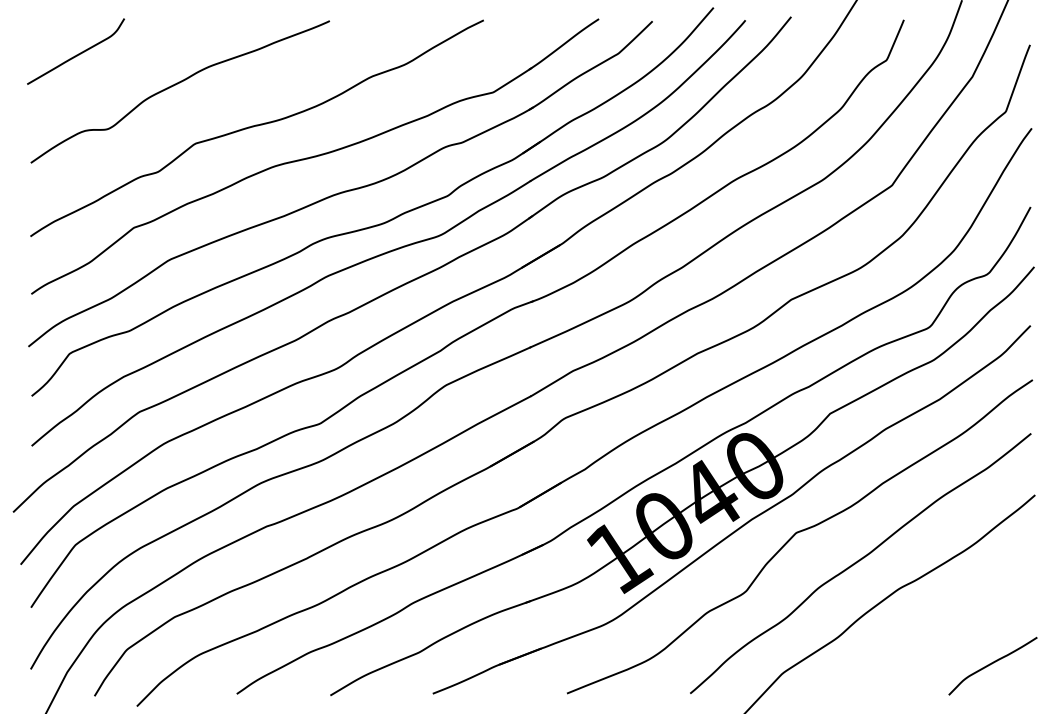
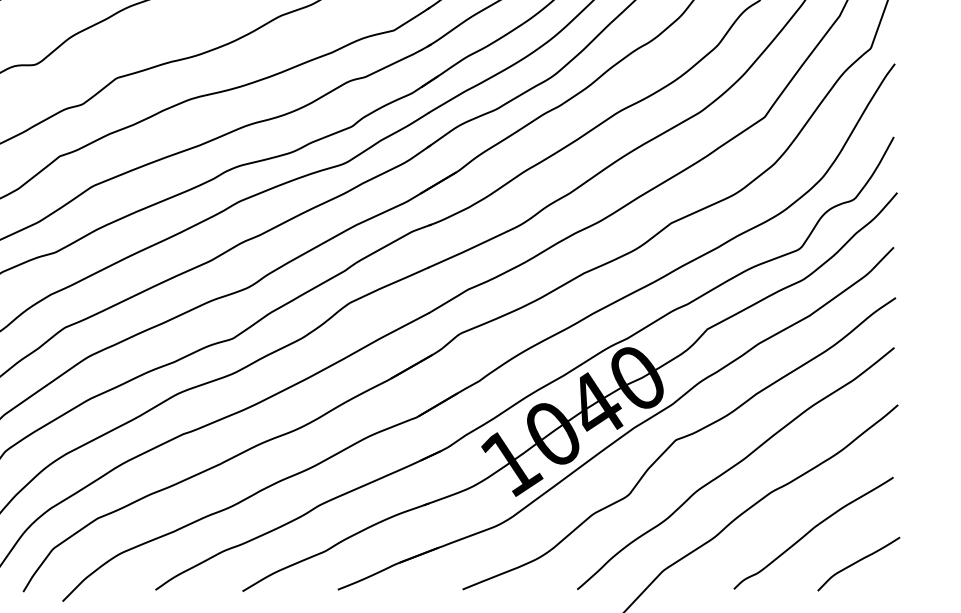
curve: (942, 630) -> (811, 530), added

